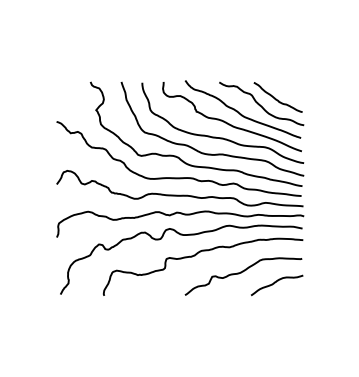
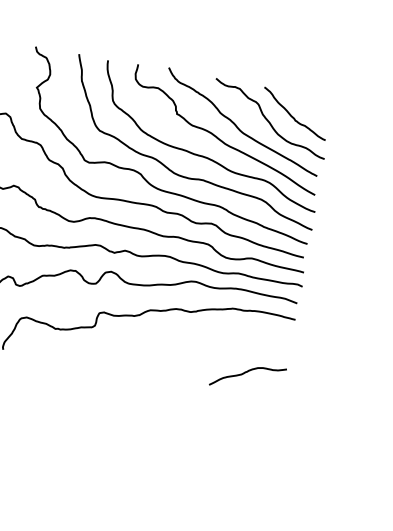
curve: (241, 273) -> (200, 351), removed

